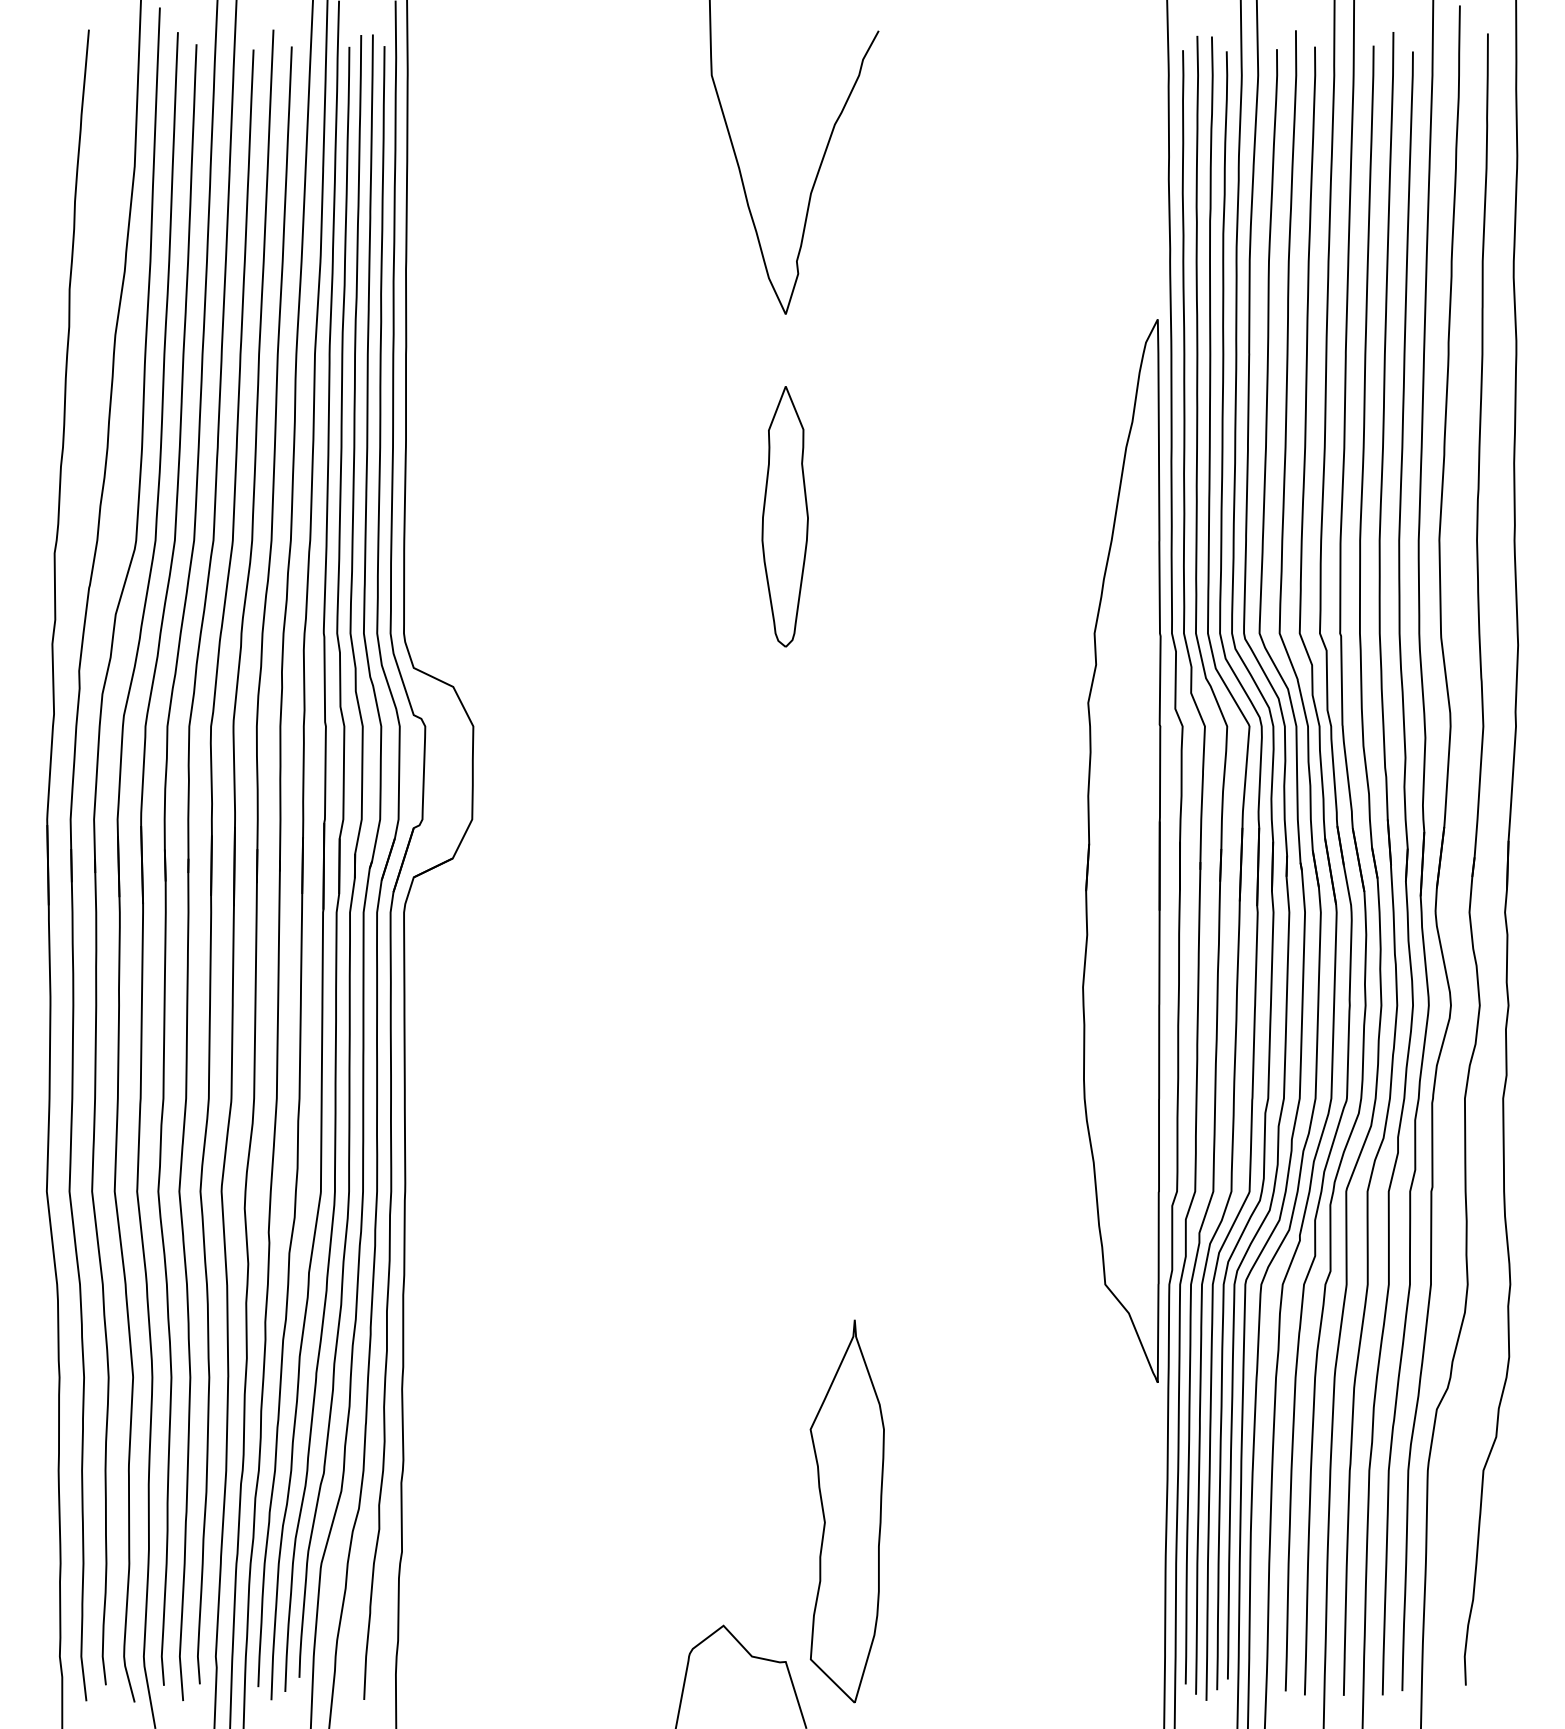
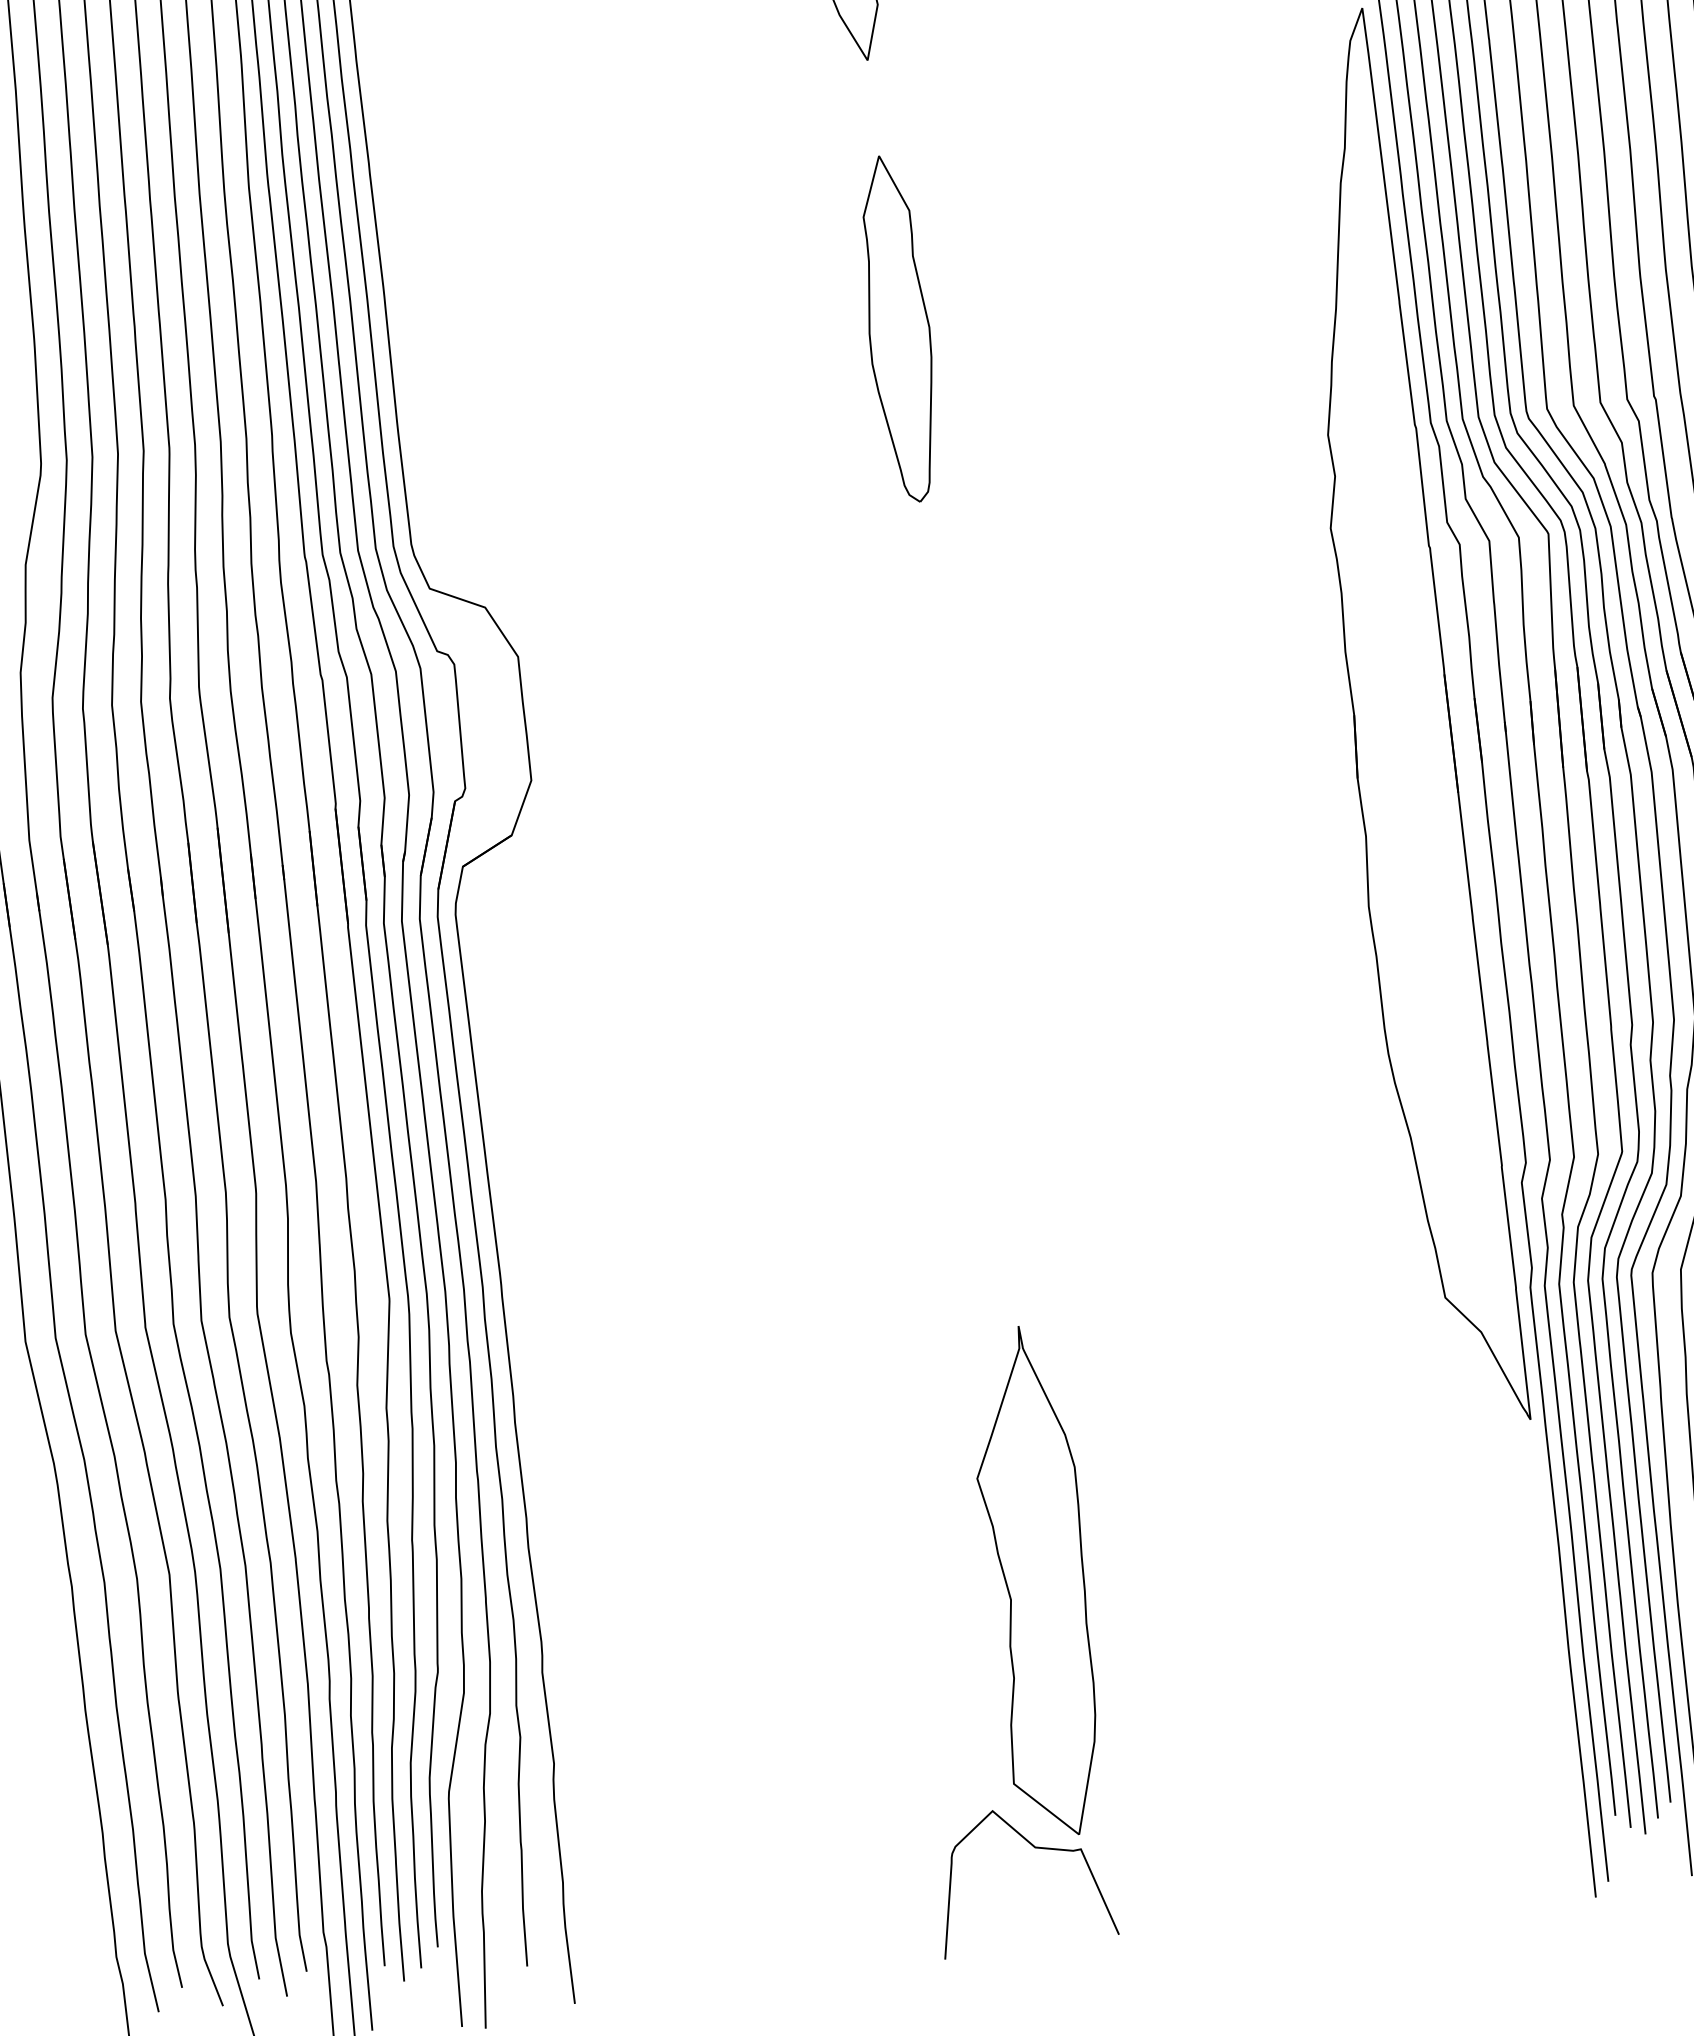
part: (846, 1511) -> (1037, 1581), moved

